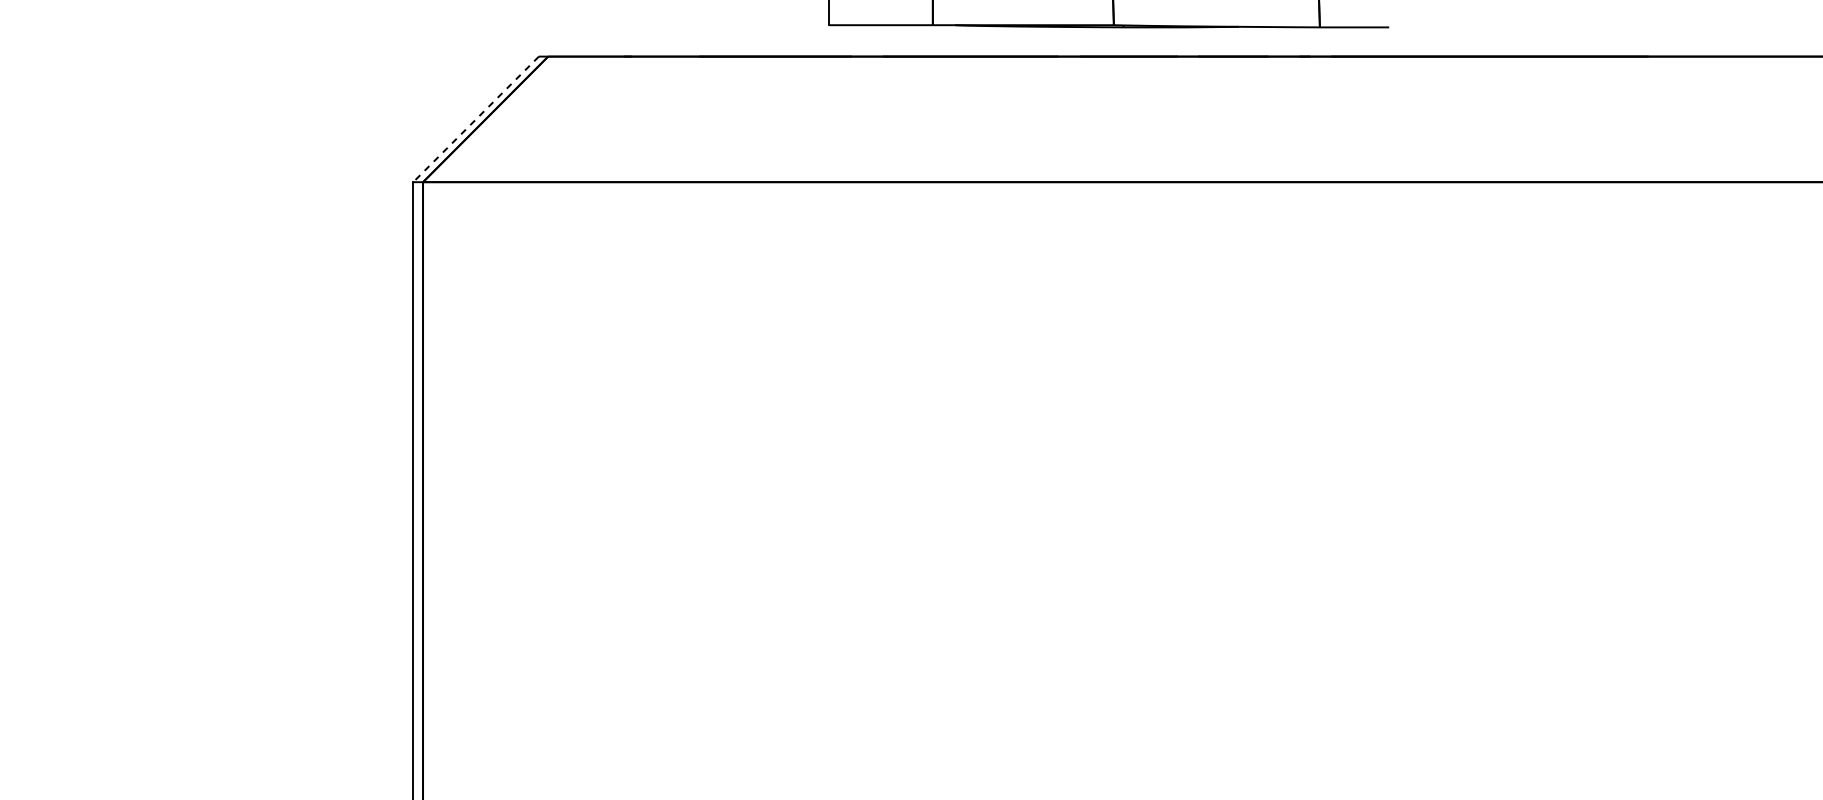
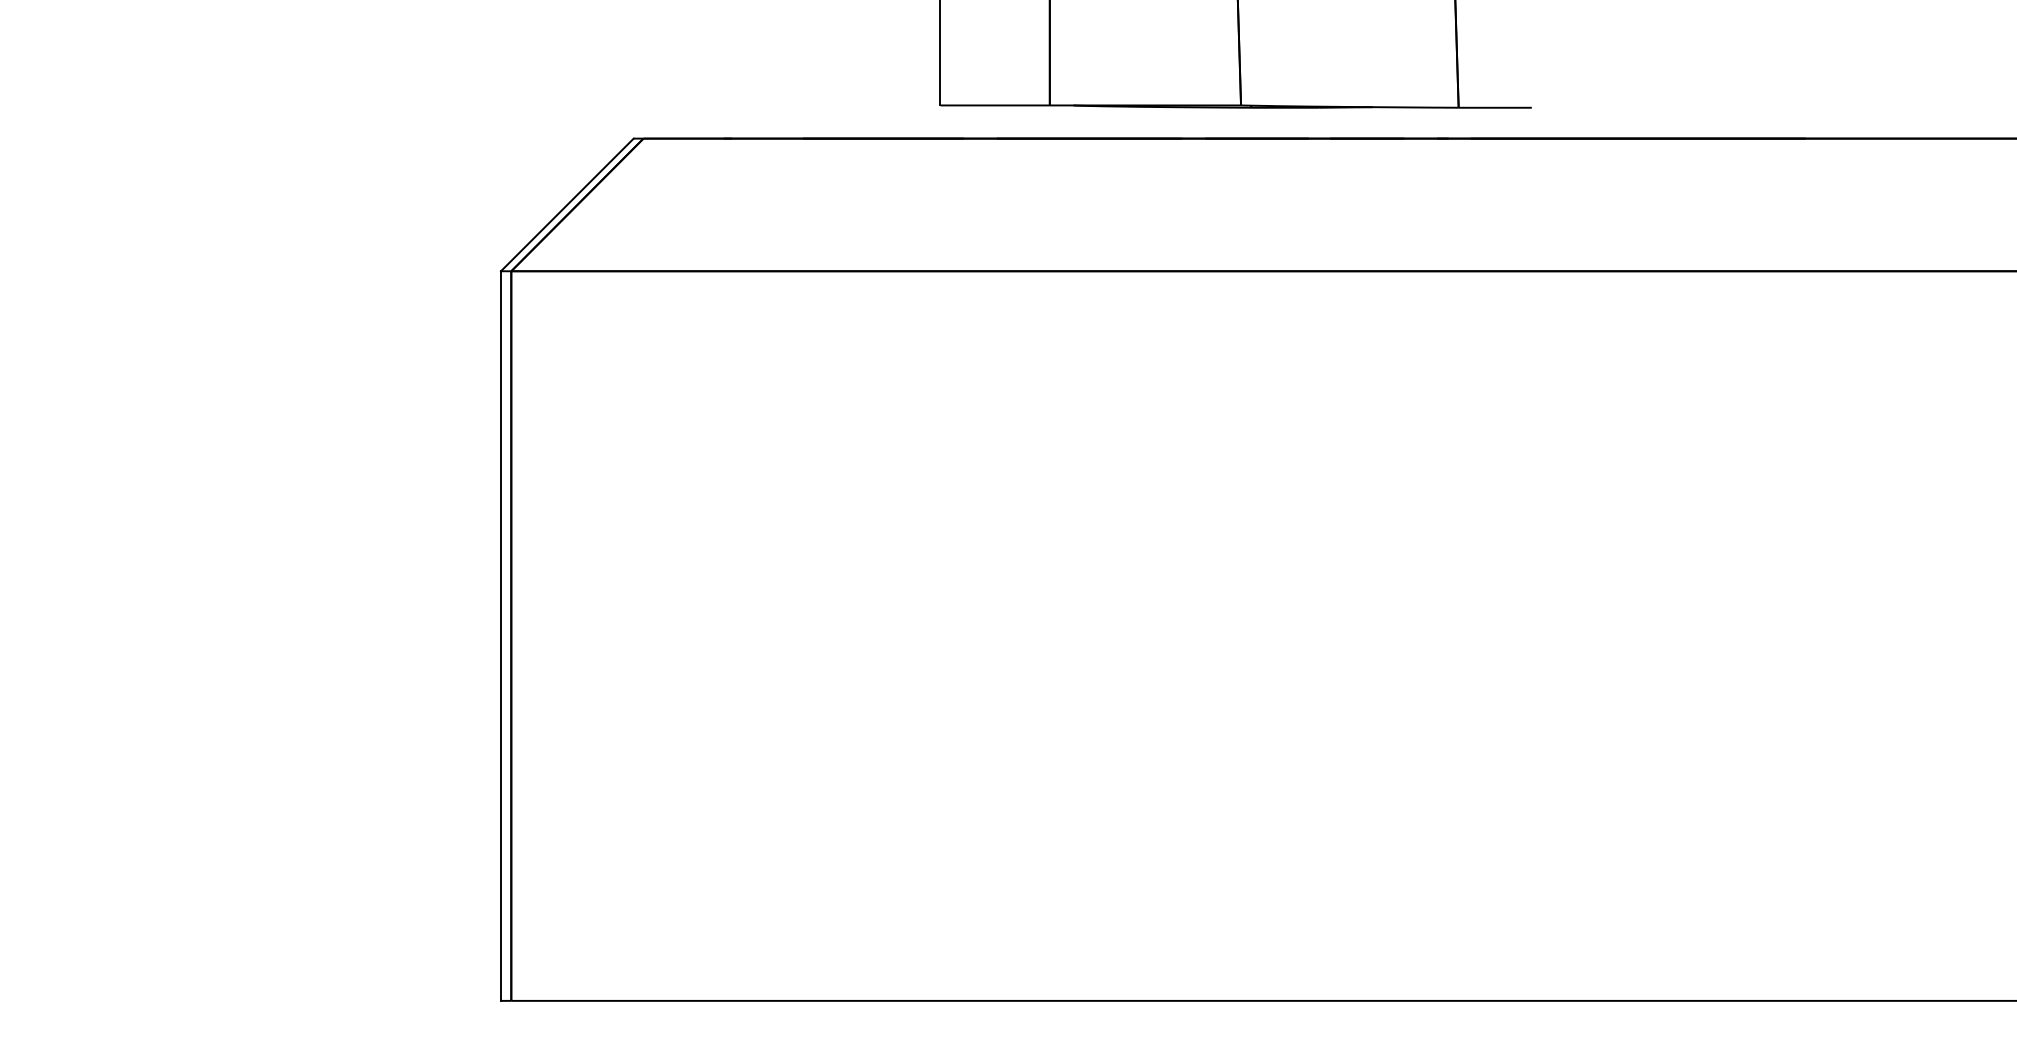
line: (476, 118) -> (567, 204), dashed -> solid

